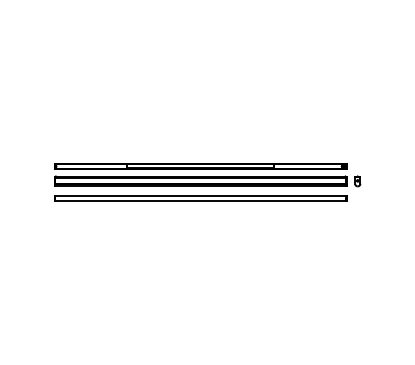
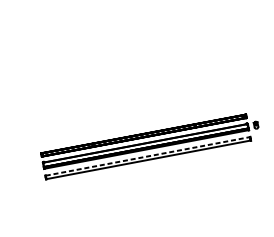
line: (200, 196) -> (147, 156), solid -> dashed

